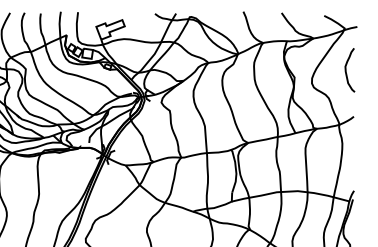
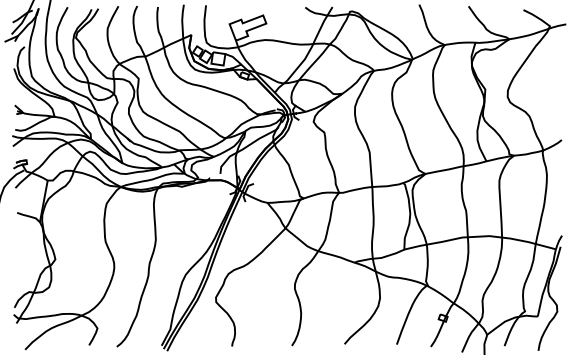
curve: (346, 70) -> (552, 80), removed

